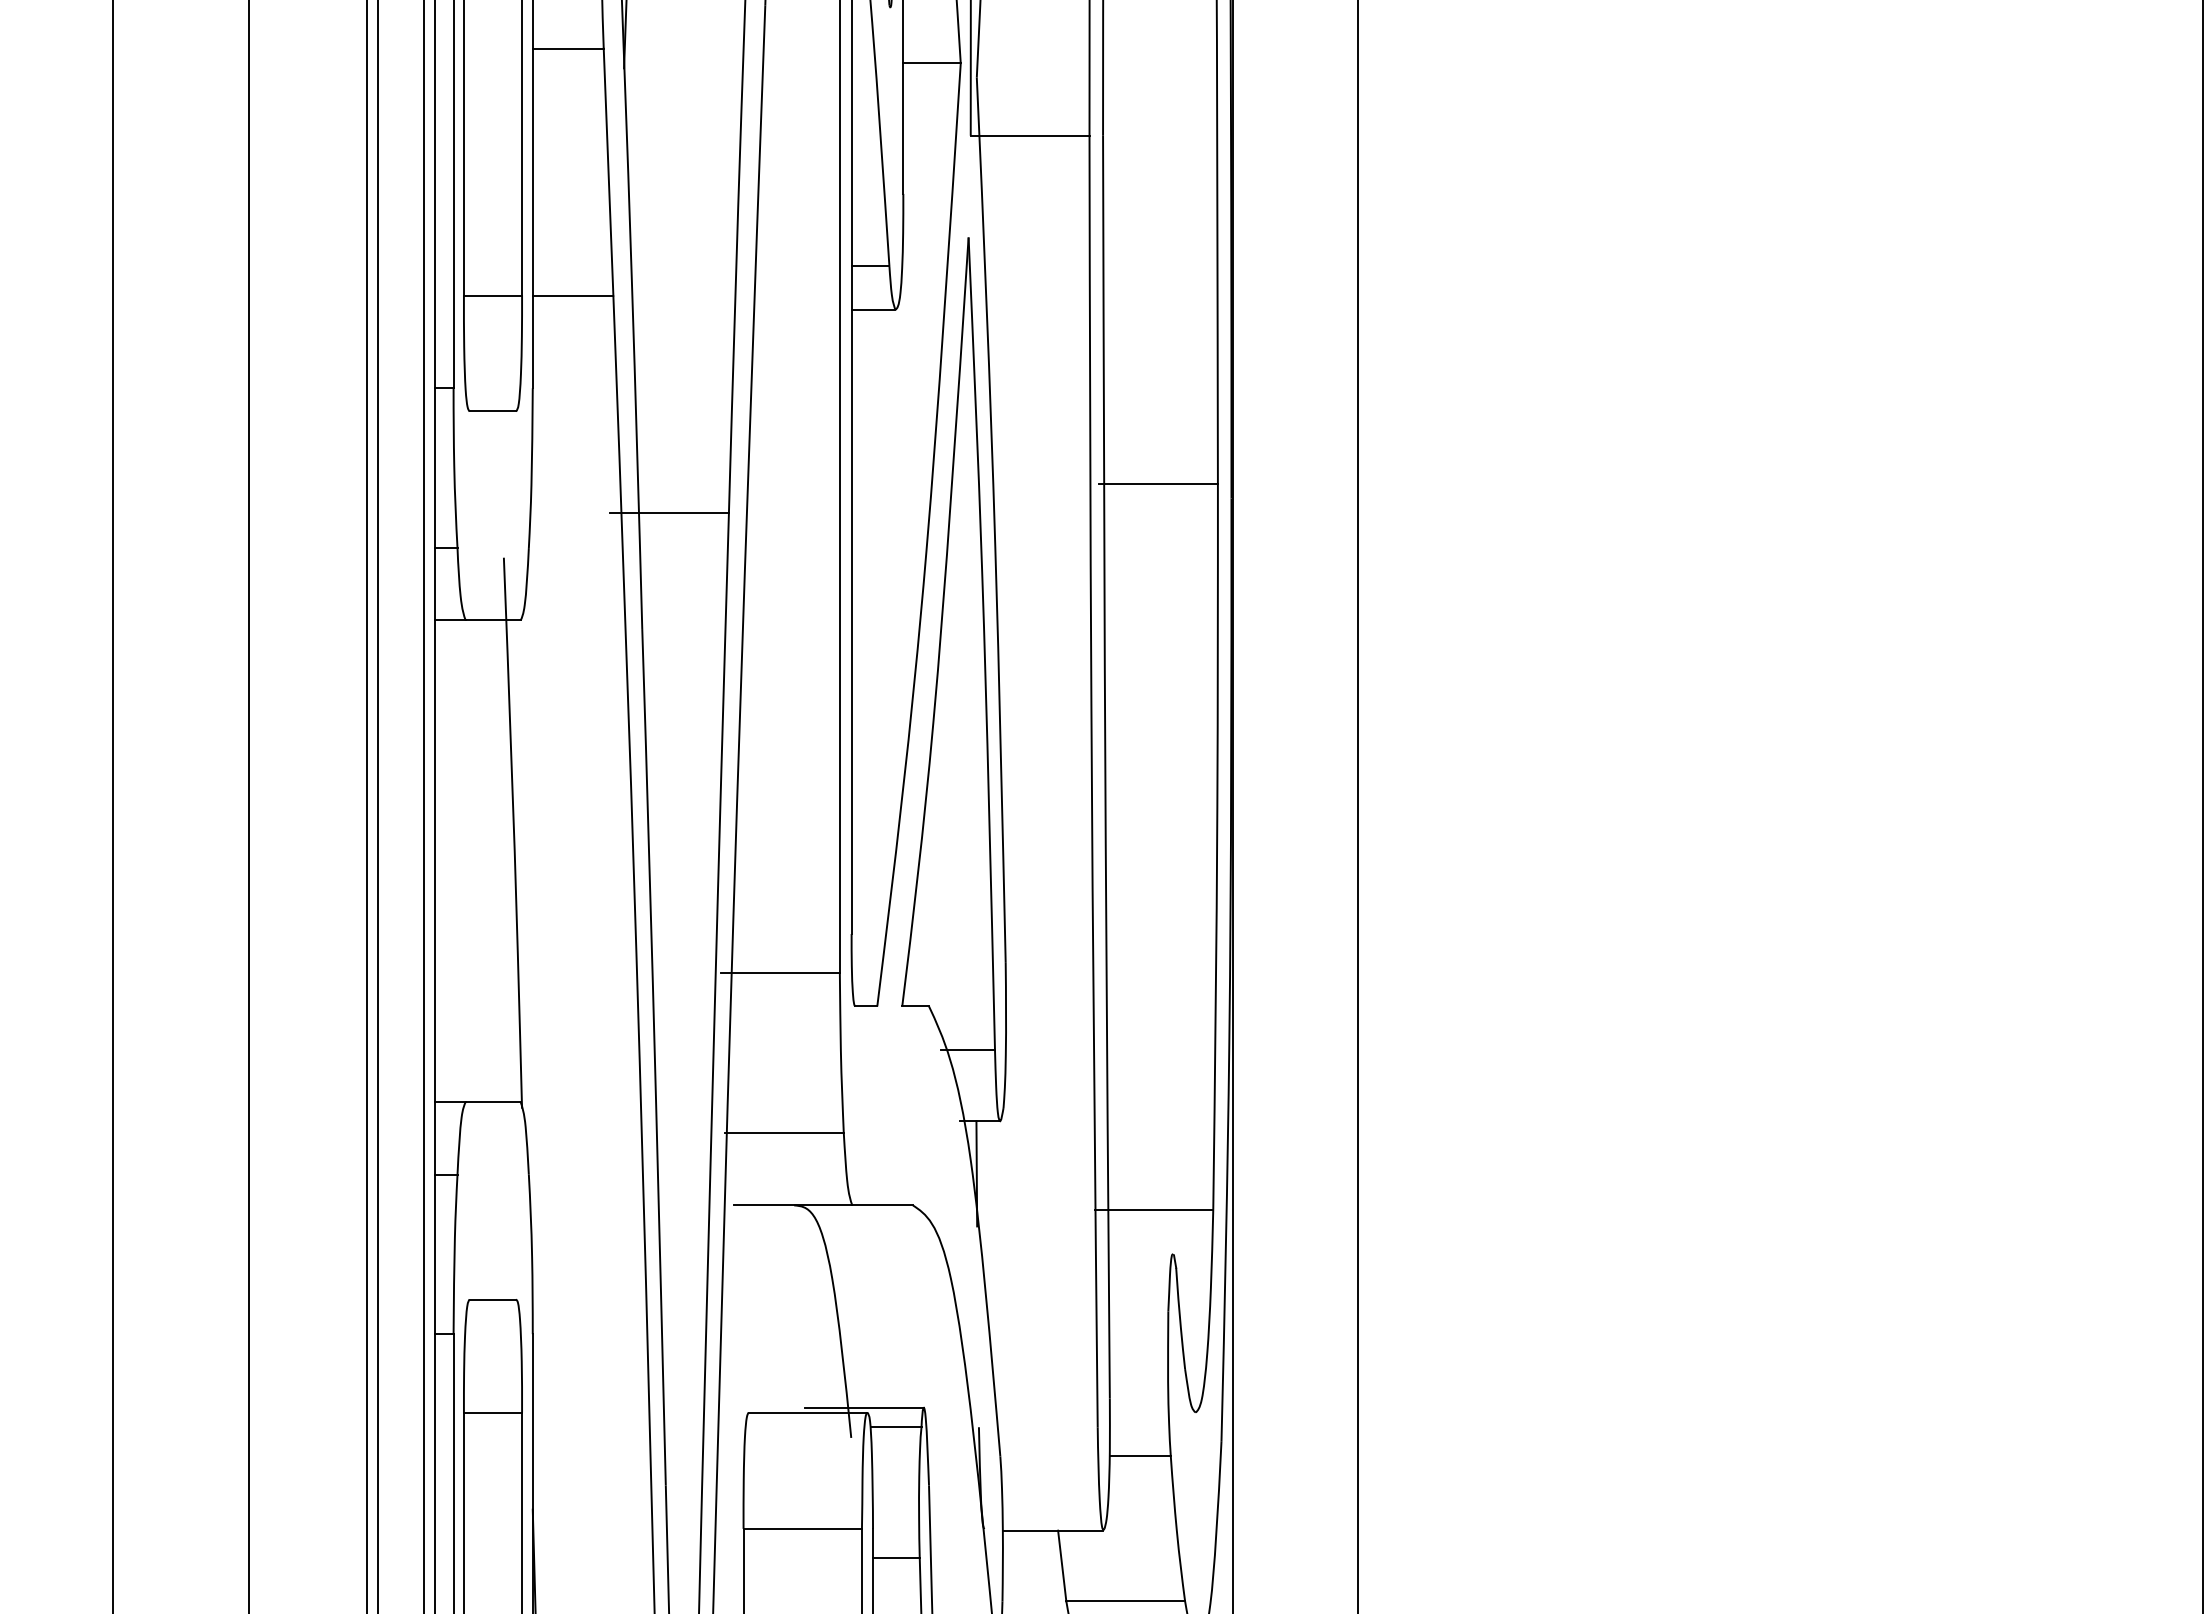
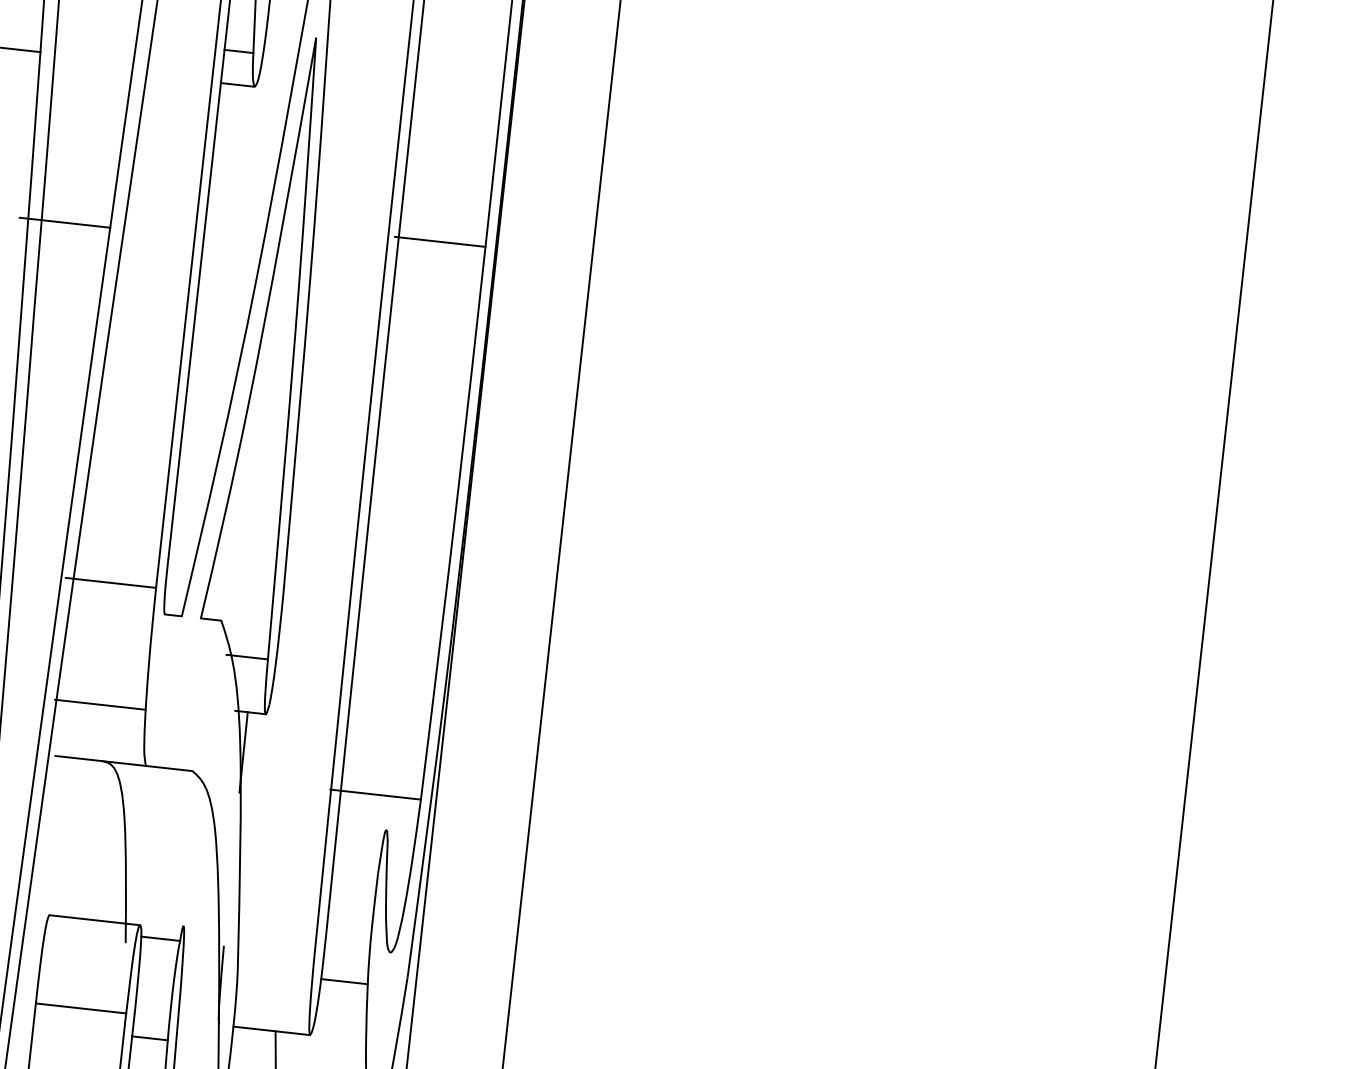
line: (864, 1407) -> (138, 921), removed

